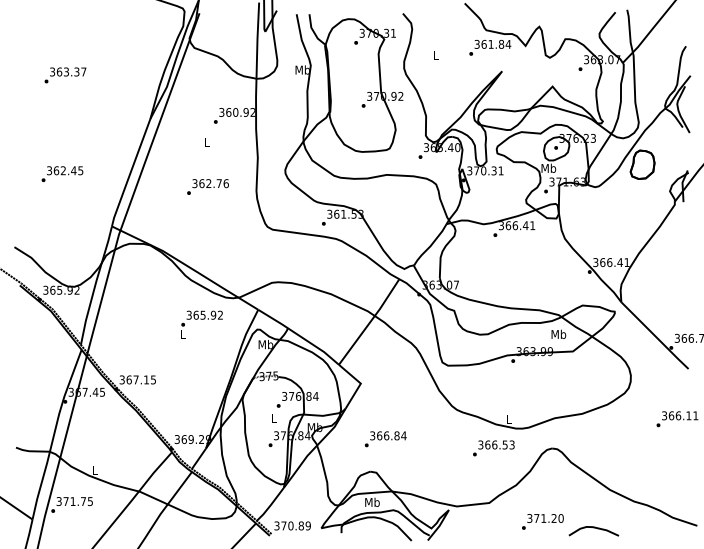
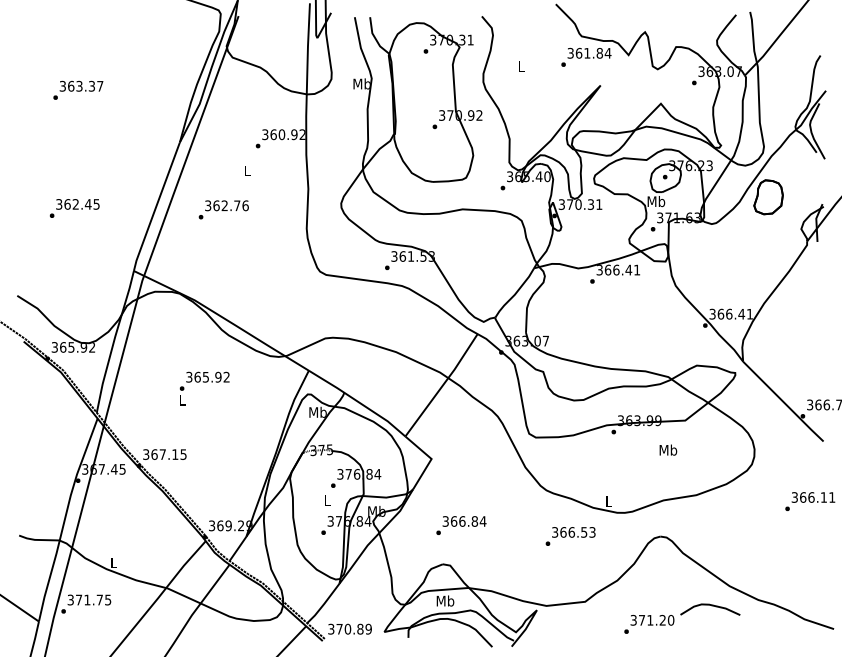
text: (207, 186) -> (223, 209), moved
text: (201, 324) -> (204, 388), moved
text: (558, 333) -> (668, 449), moved
text: (493, 448) -> (570, 536), moved
curve: (594, 528) -> (711, 606), moved

